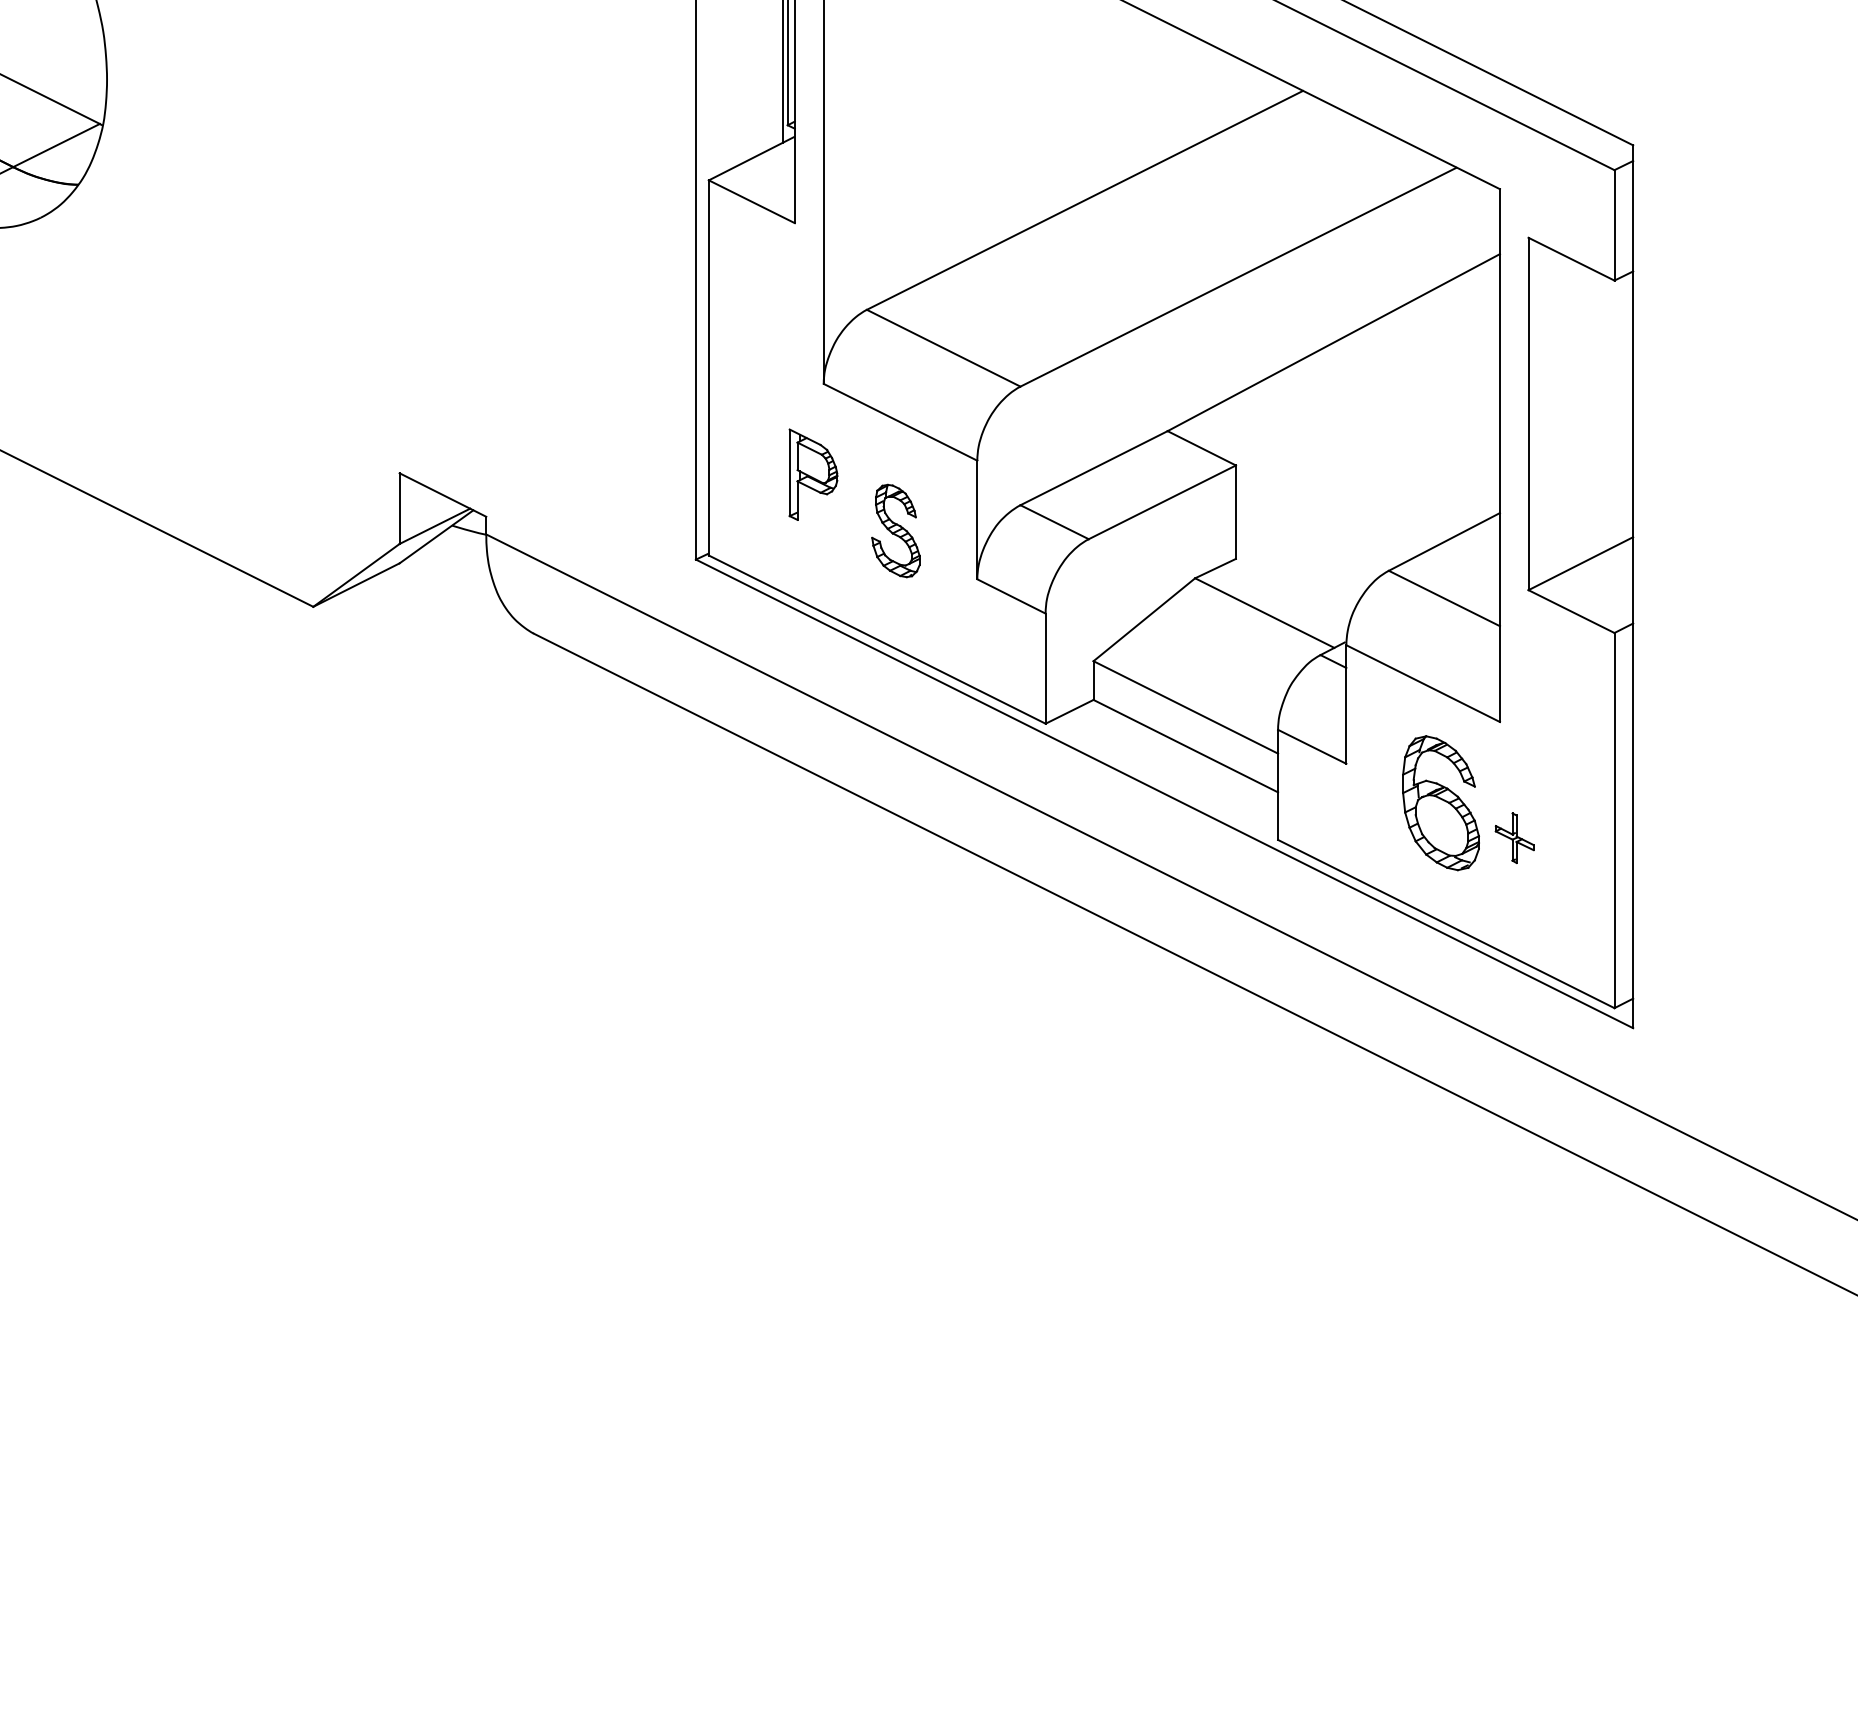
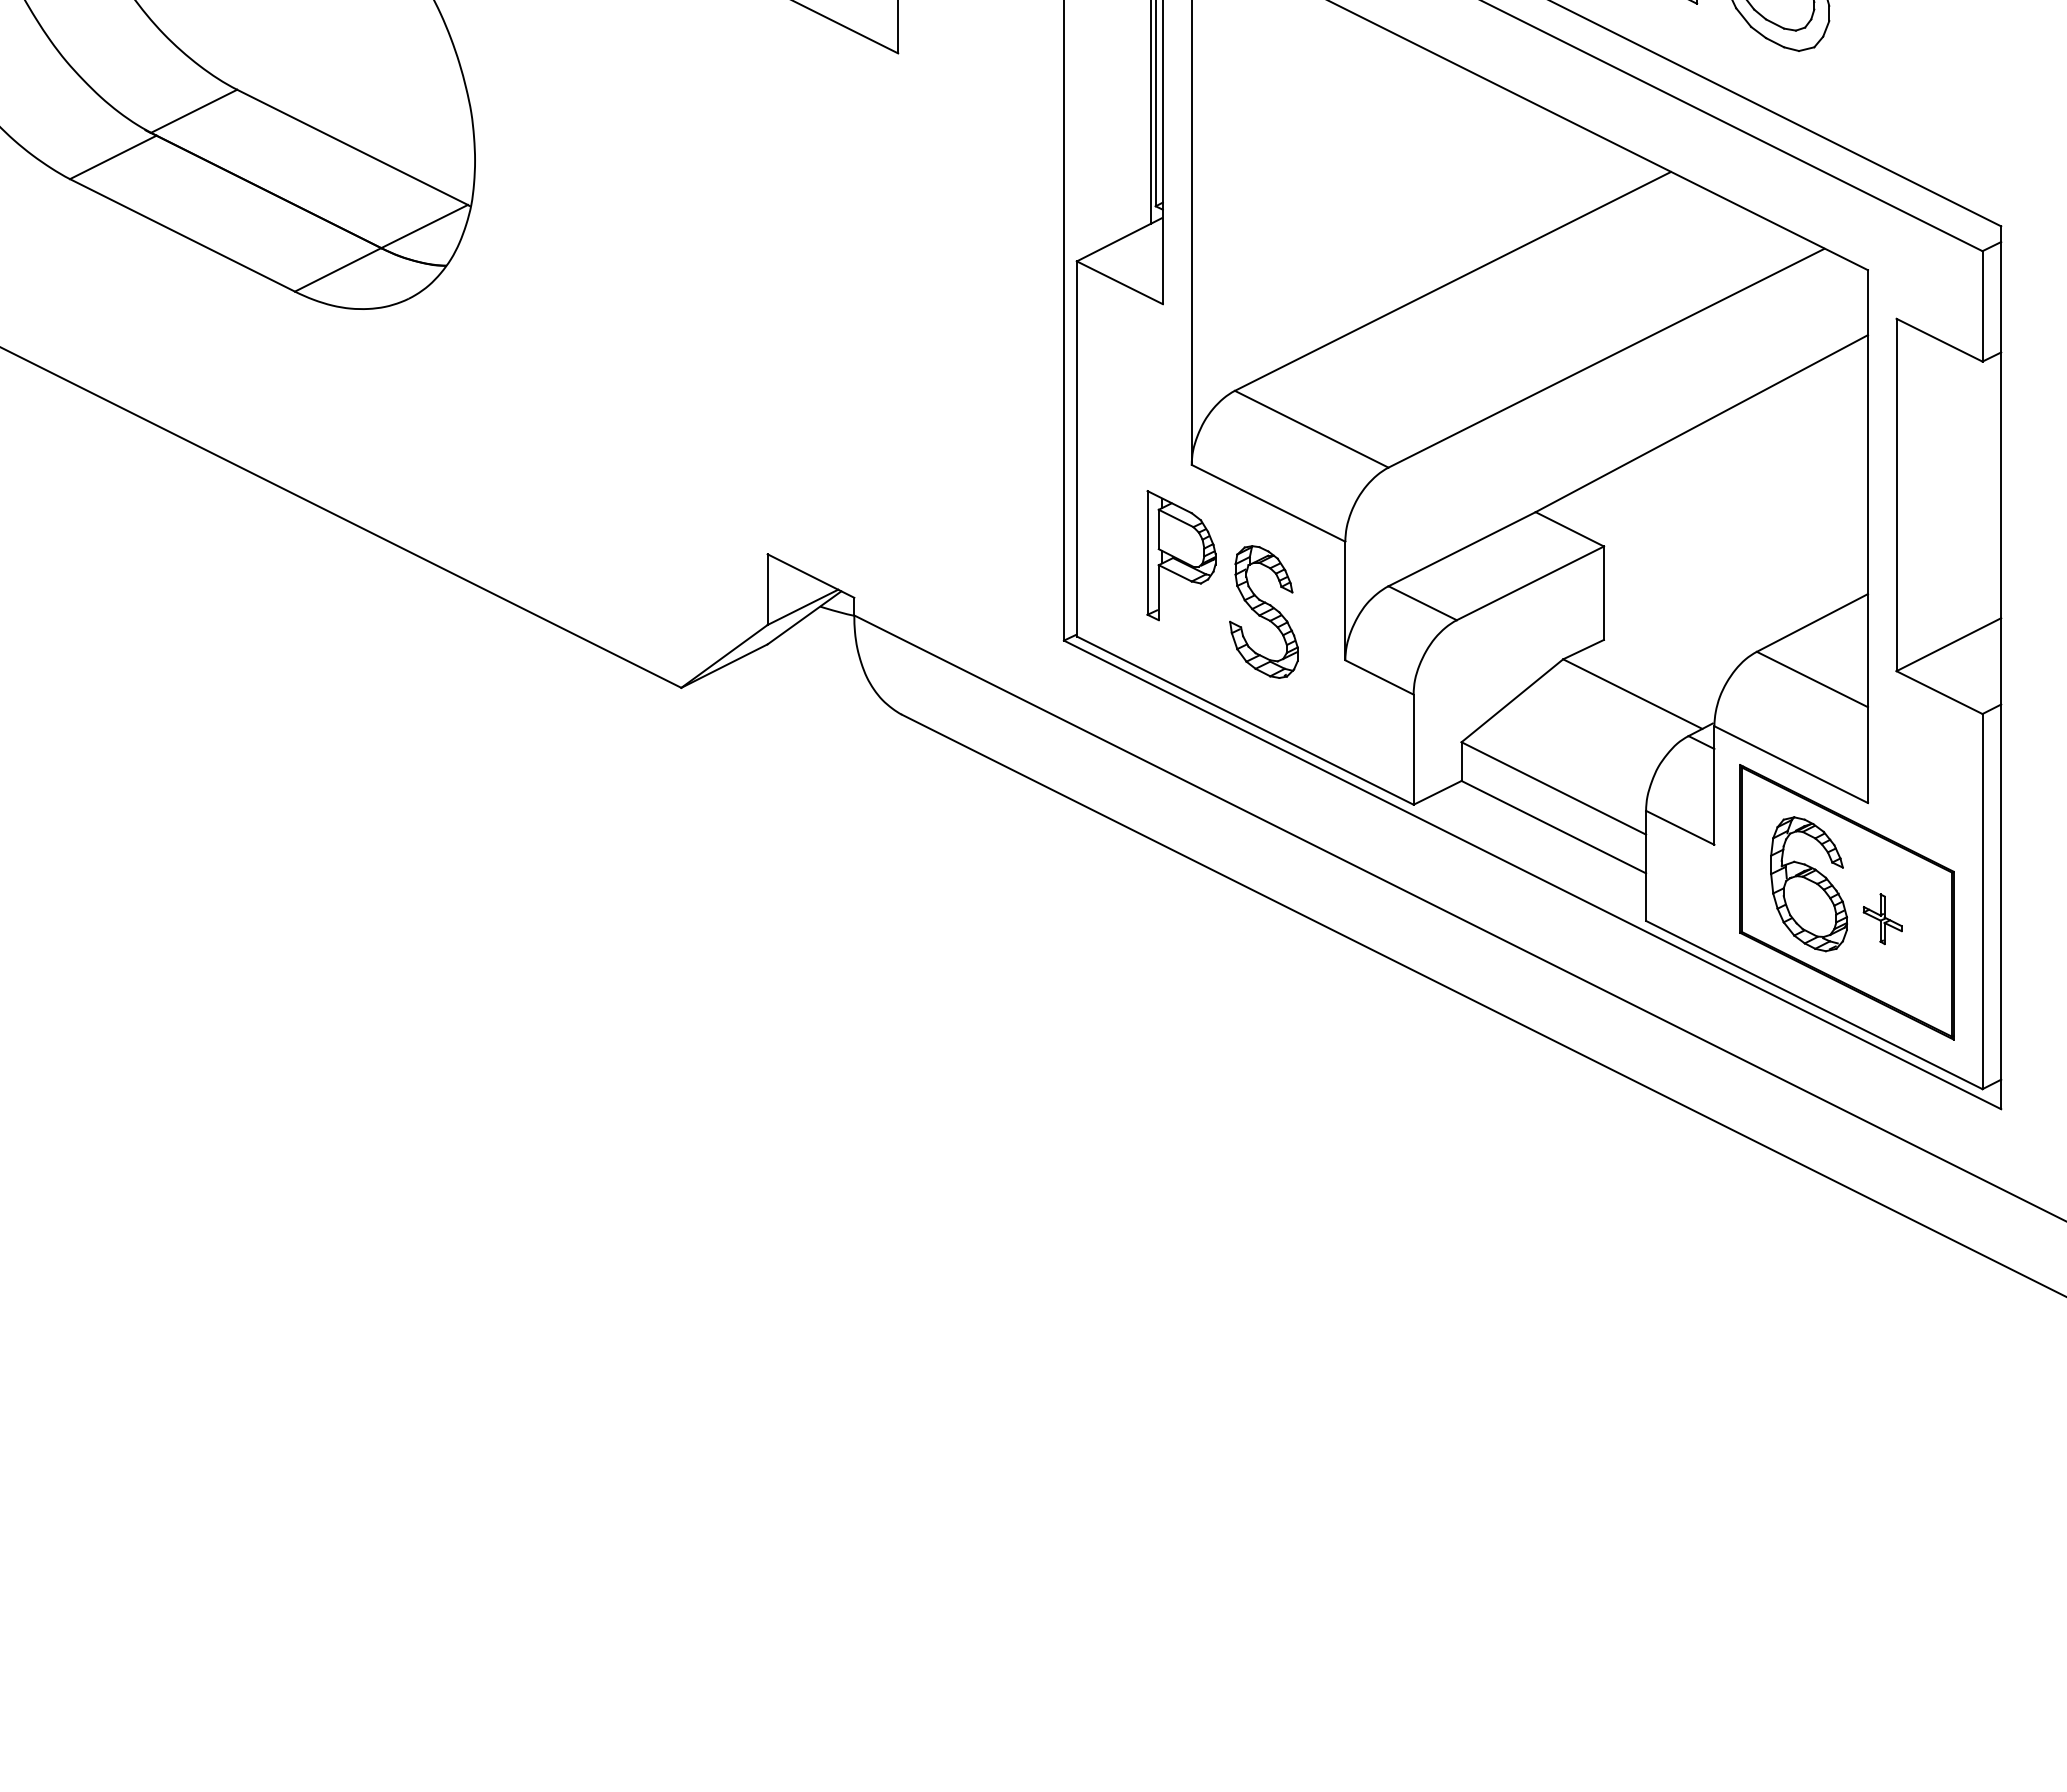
part: (813, 474) -> (1181, 555), size x1.43
part: (895, 530) -> (1263, 611), size x1.43
part: (1478, 821) -> (1846, 902), added

